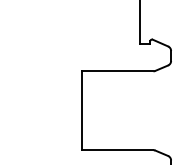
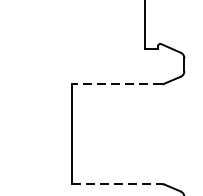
line: (117, 71) -> (116, 84), solid -> dashed
line: (118, 150) -> (117, 184), solid -> dashed

